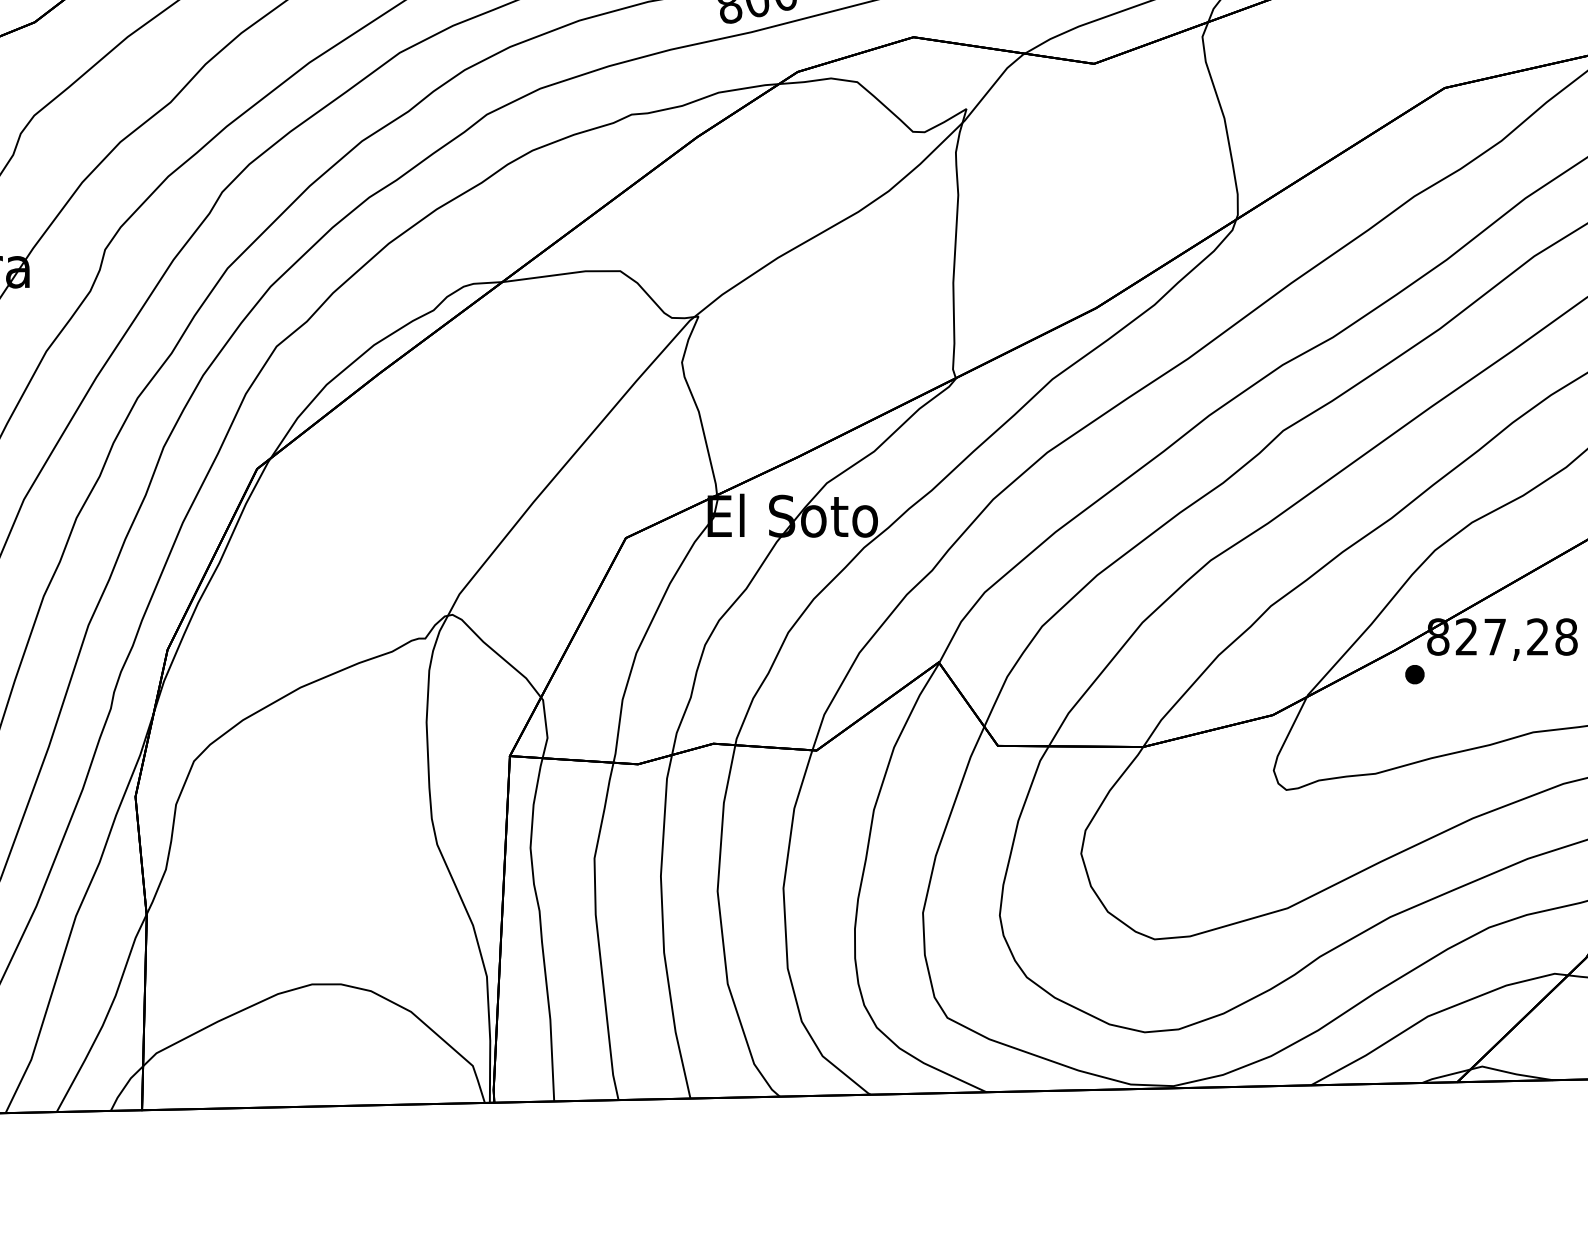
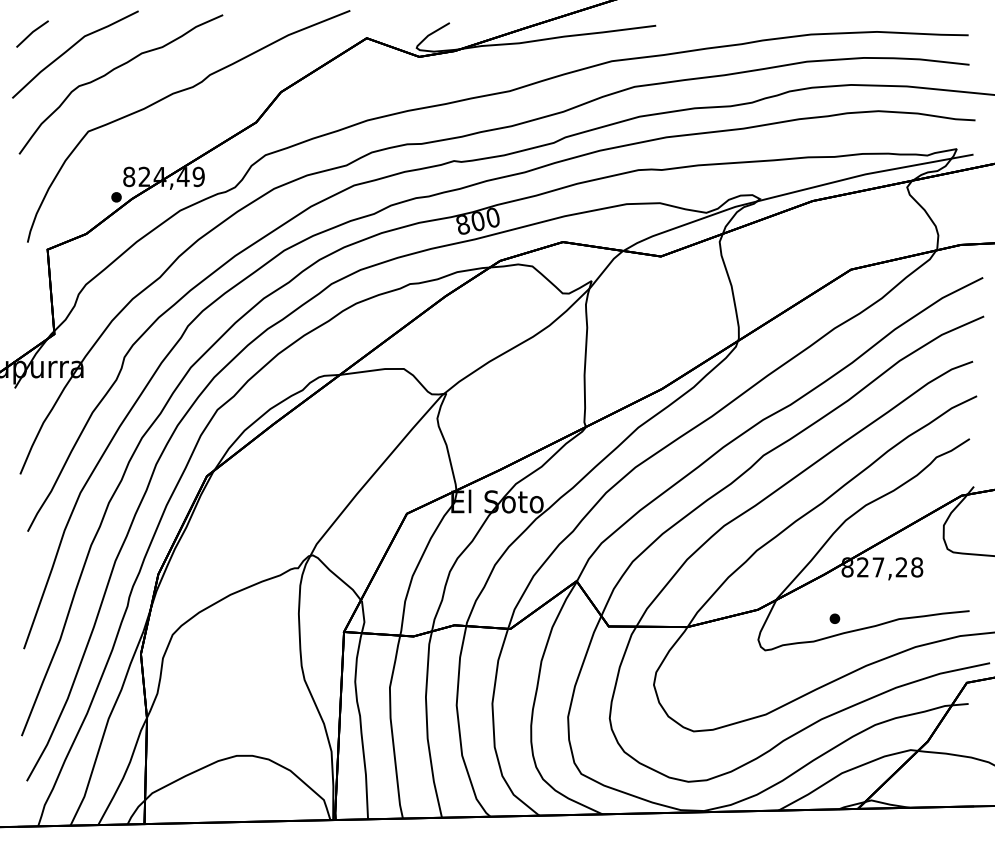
part: (1414, 674) -> (834, 618), moved

